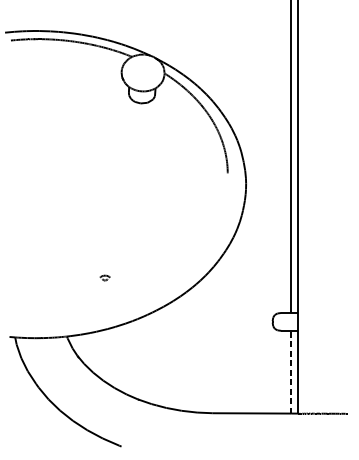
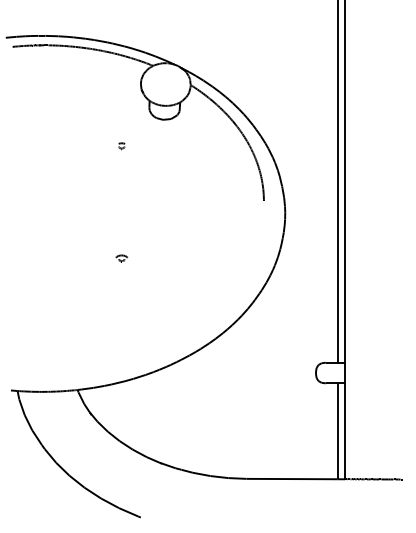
part: (104, 126) -> (121, 146), added
part: (104, 278) -> (121, 258), moved
line: (291, 372) -> (337, 431), dashed -> solid

